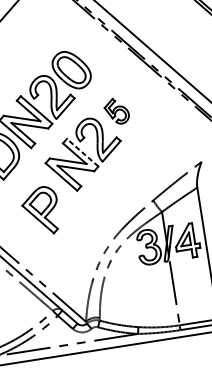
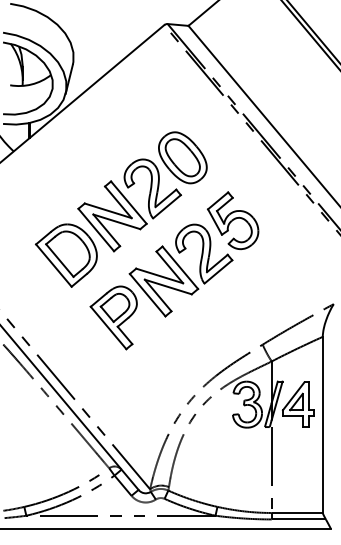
part: (116, 111) -> (233, 220), size x1.67
line: (82, 152) -> (180, 267), dashed -> solid
part: (40, 211) -> (113, 317), moved

